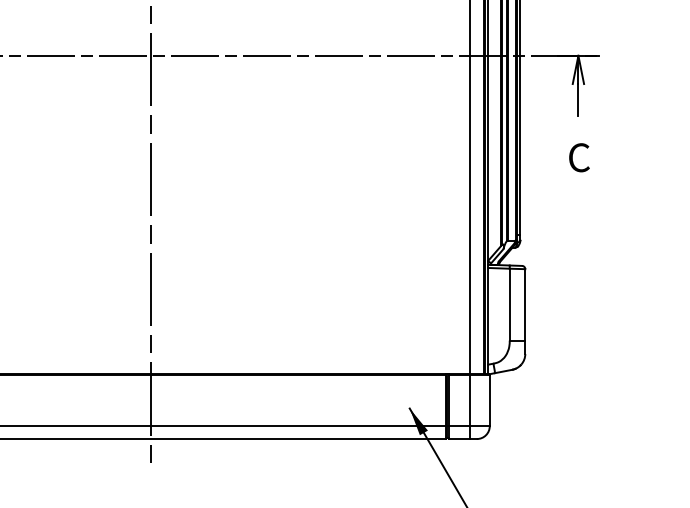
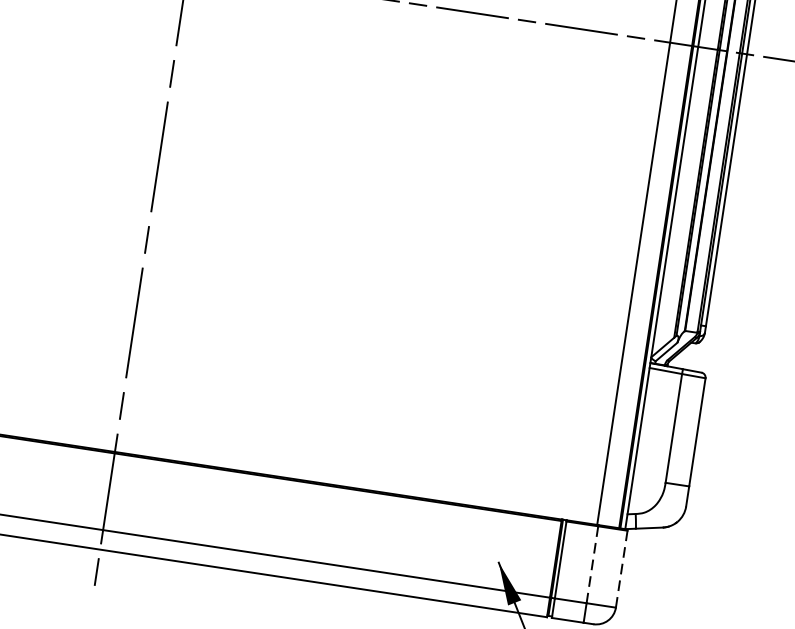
line: (489, 400) -> (621, 568), solid -> dashed
line: (470, 401) -> (592, 565), solid -> dashed

